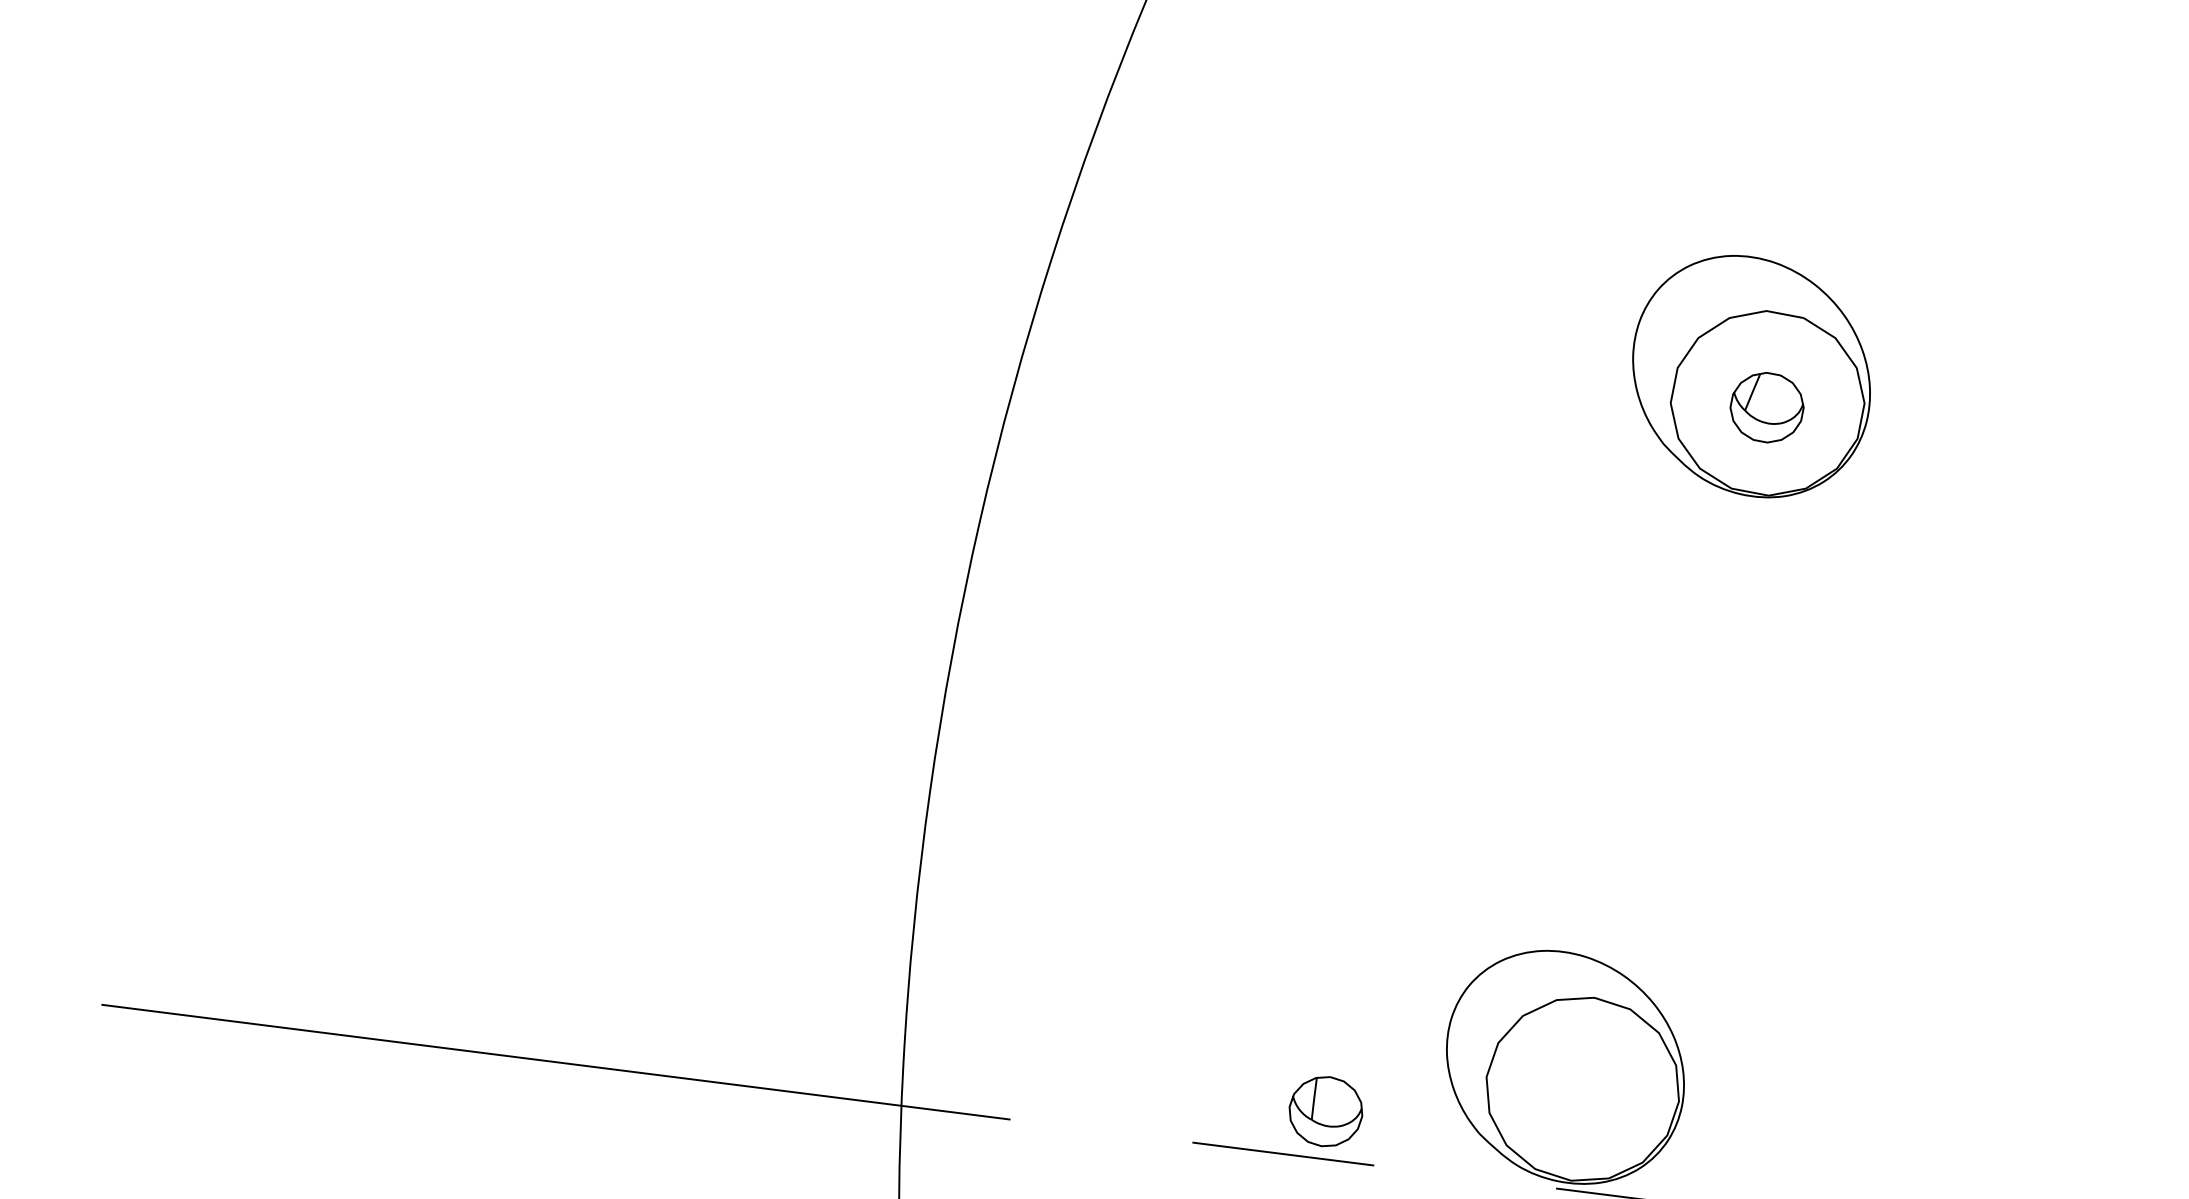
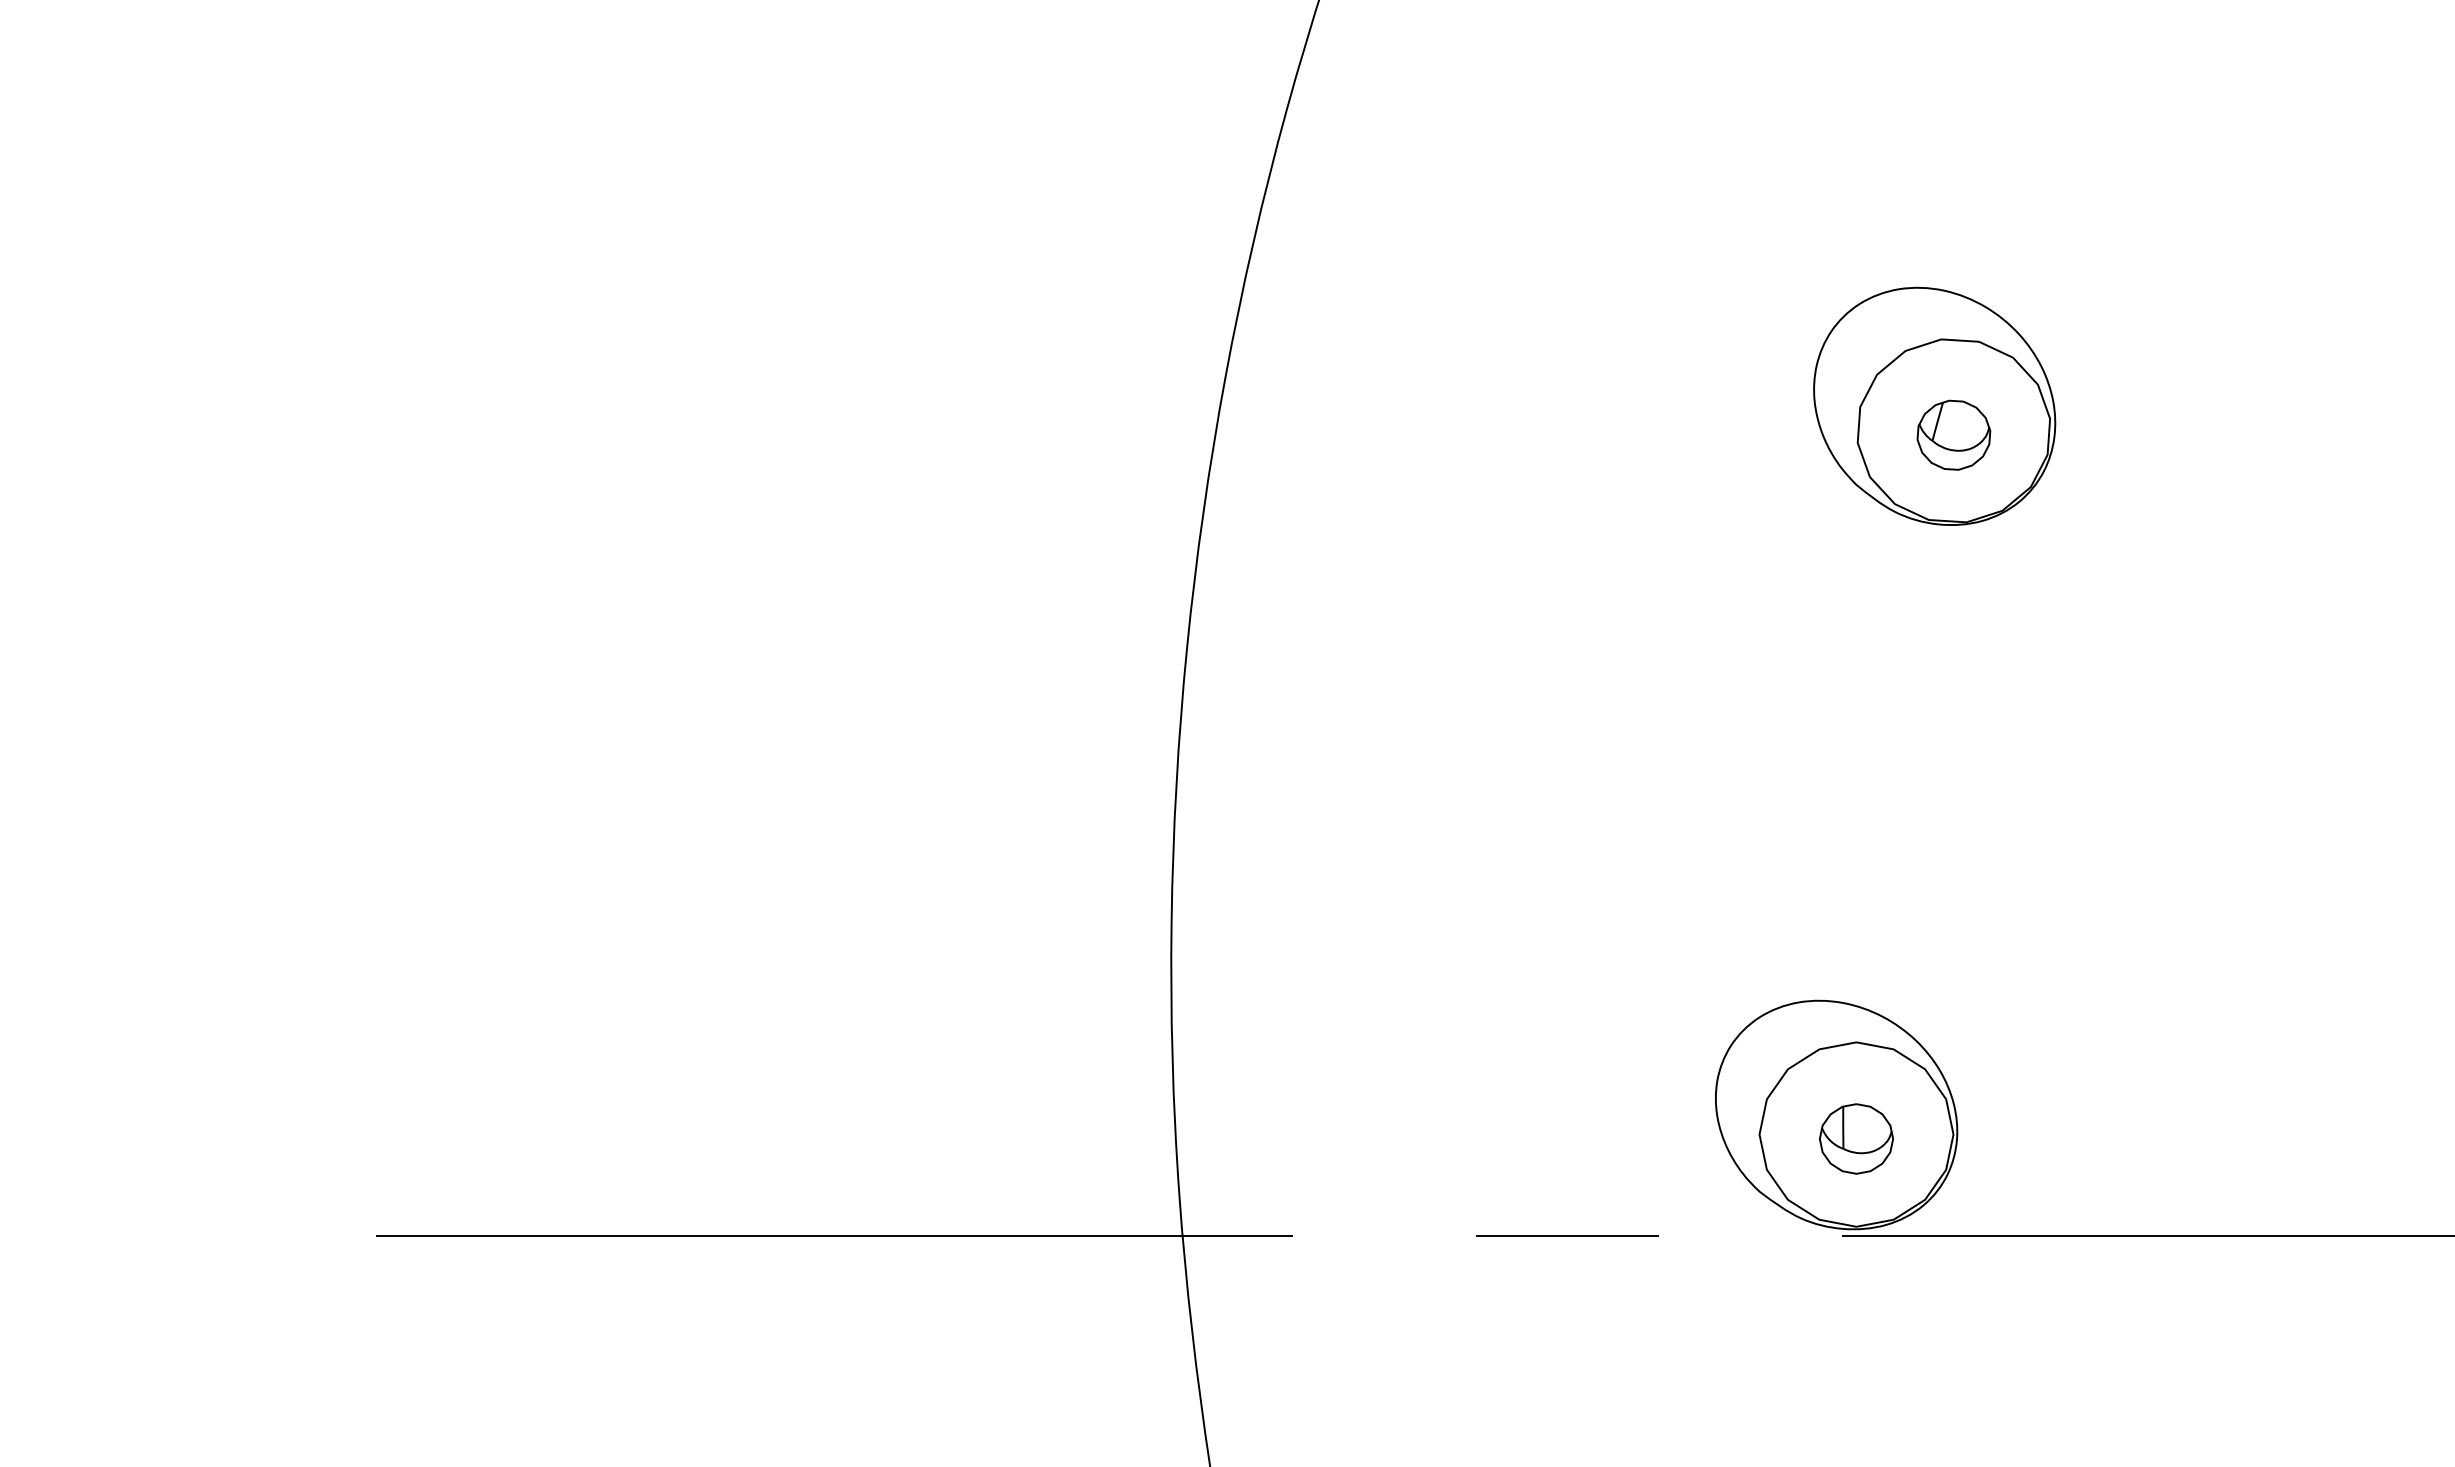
part: (1326, 1111) -> (1856, 1138), moved

